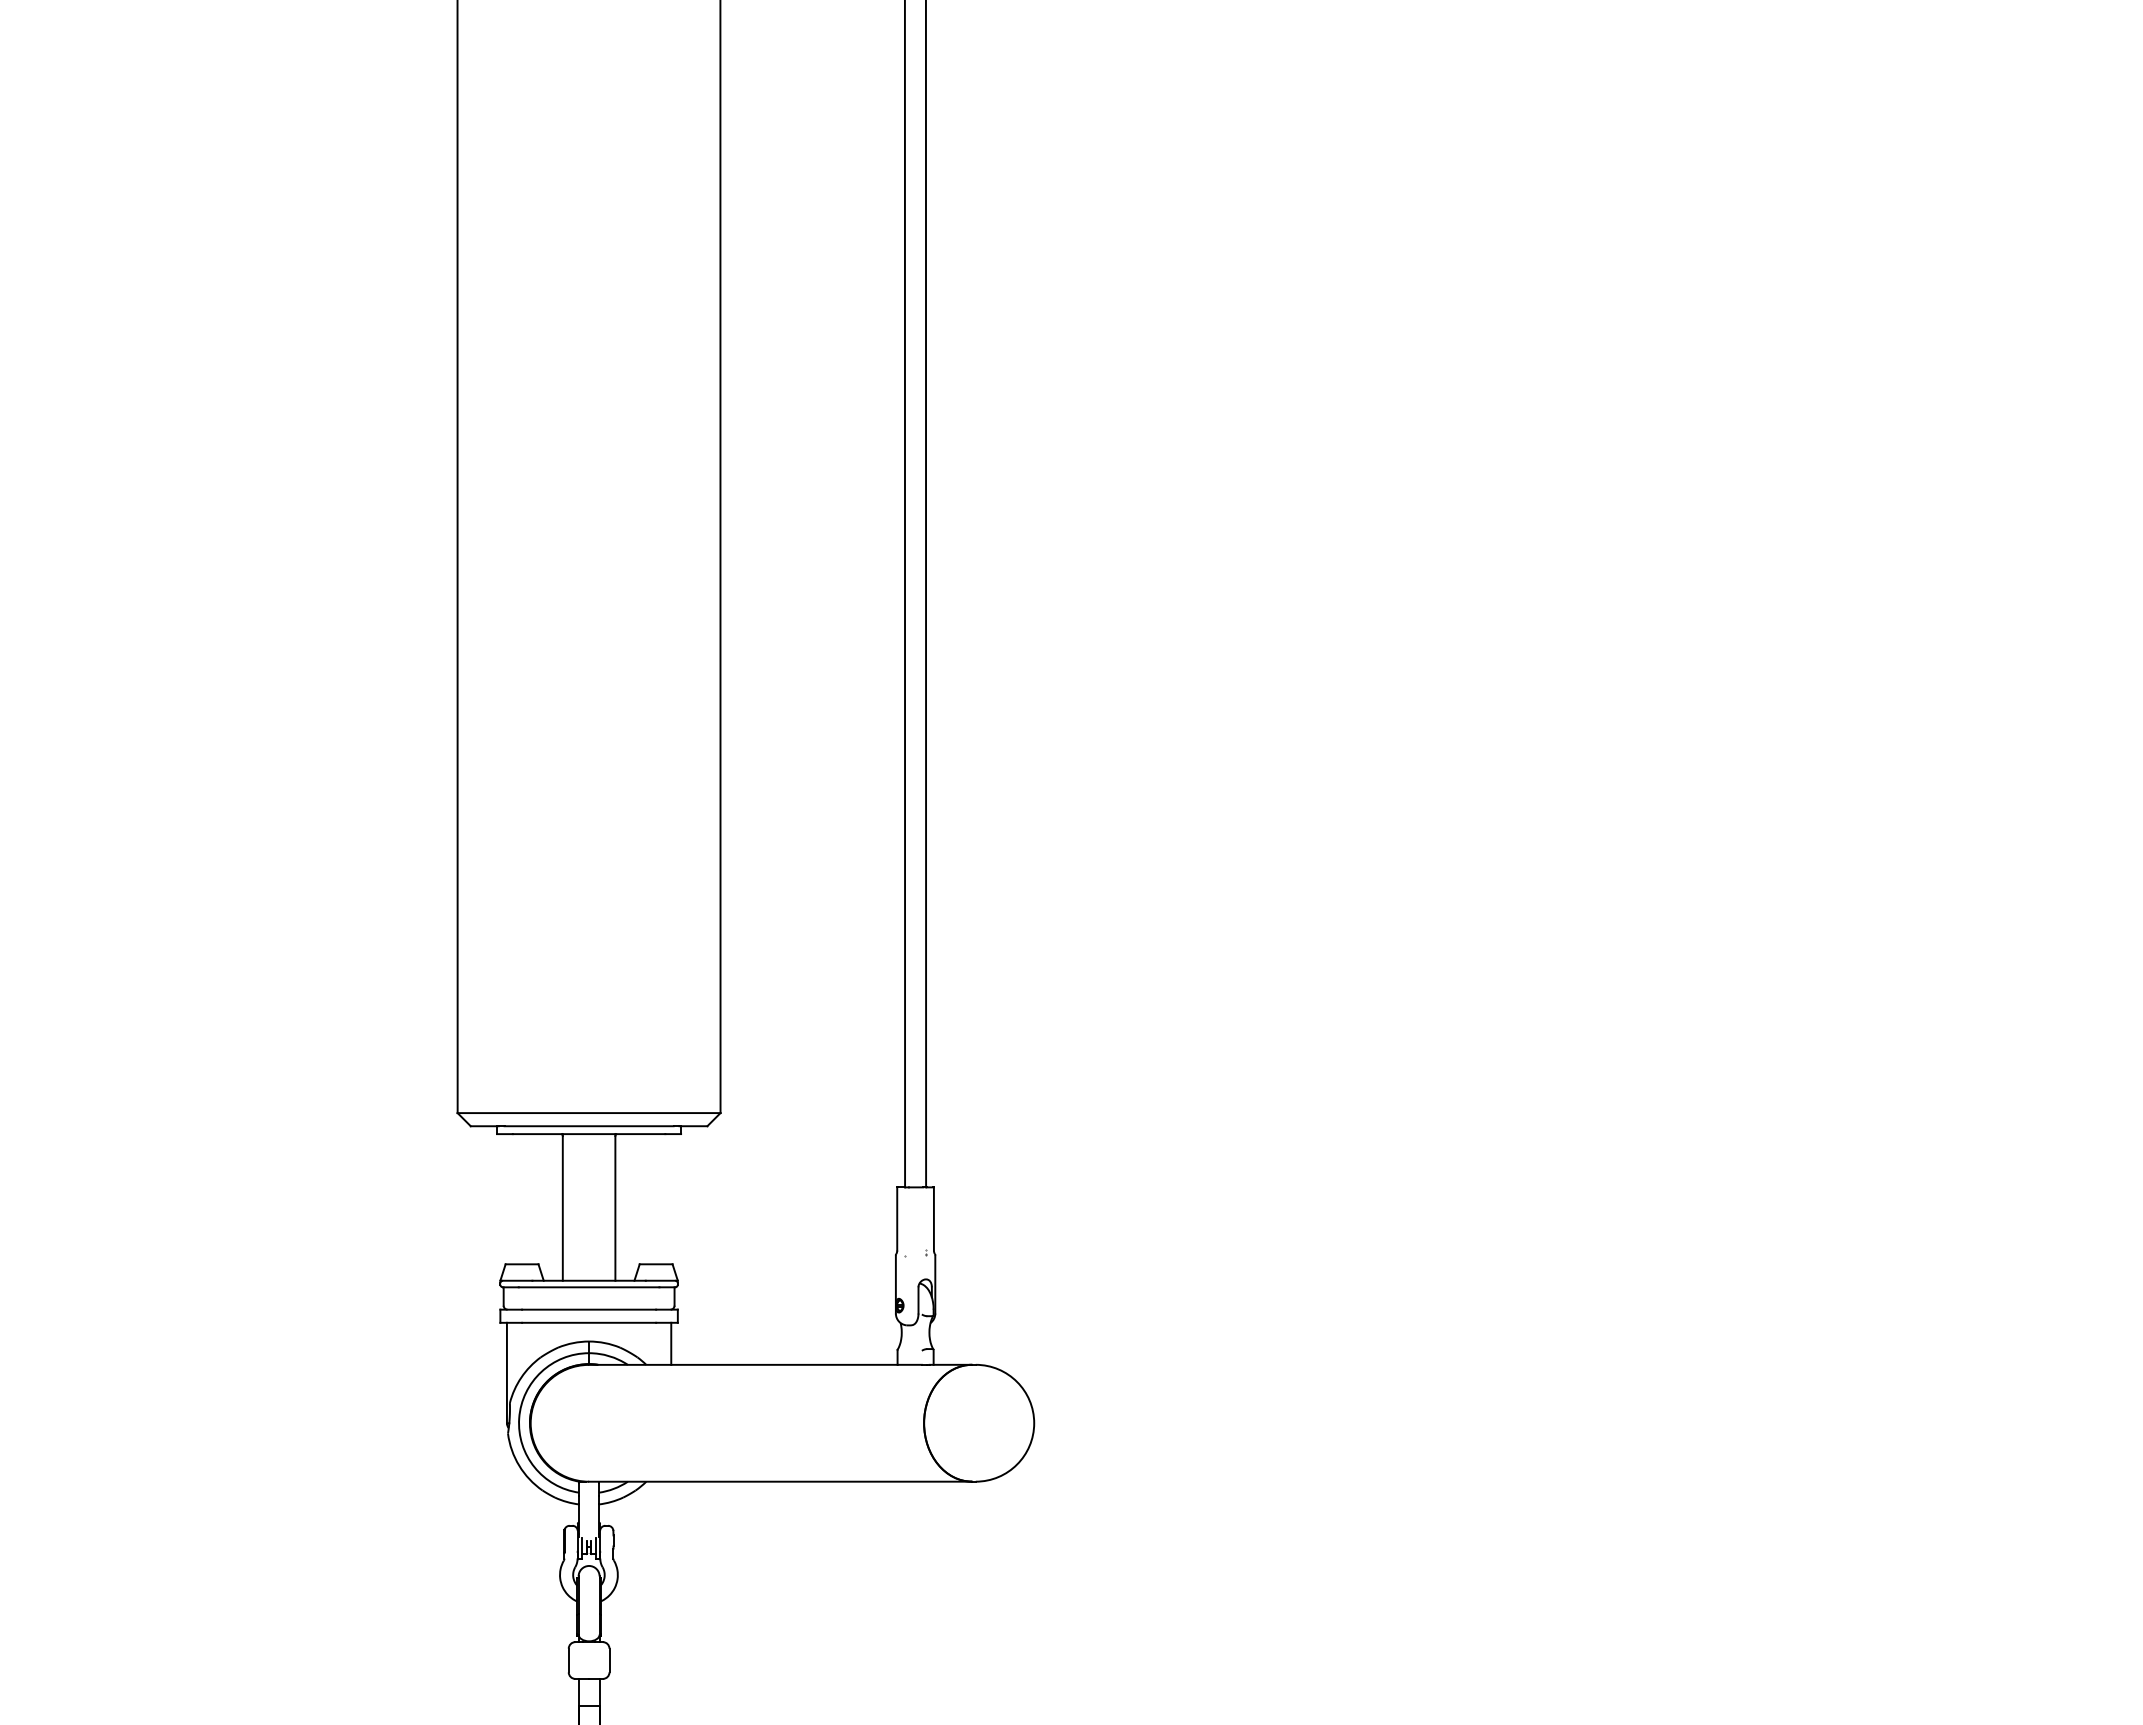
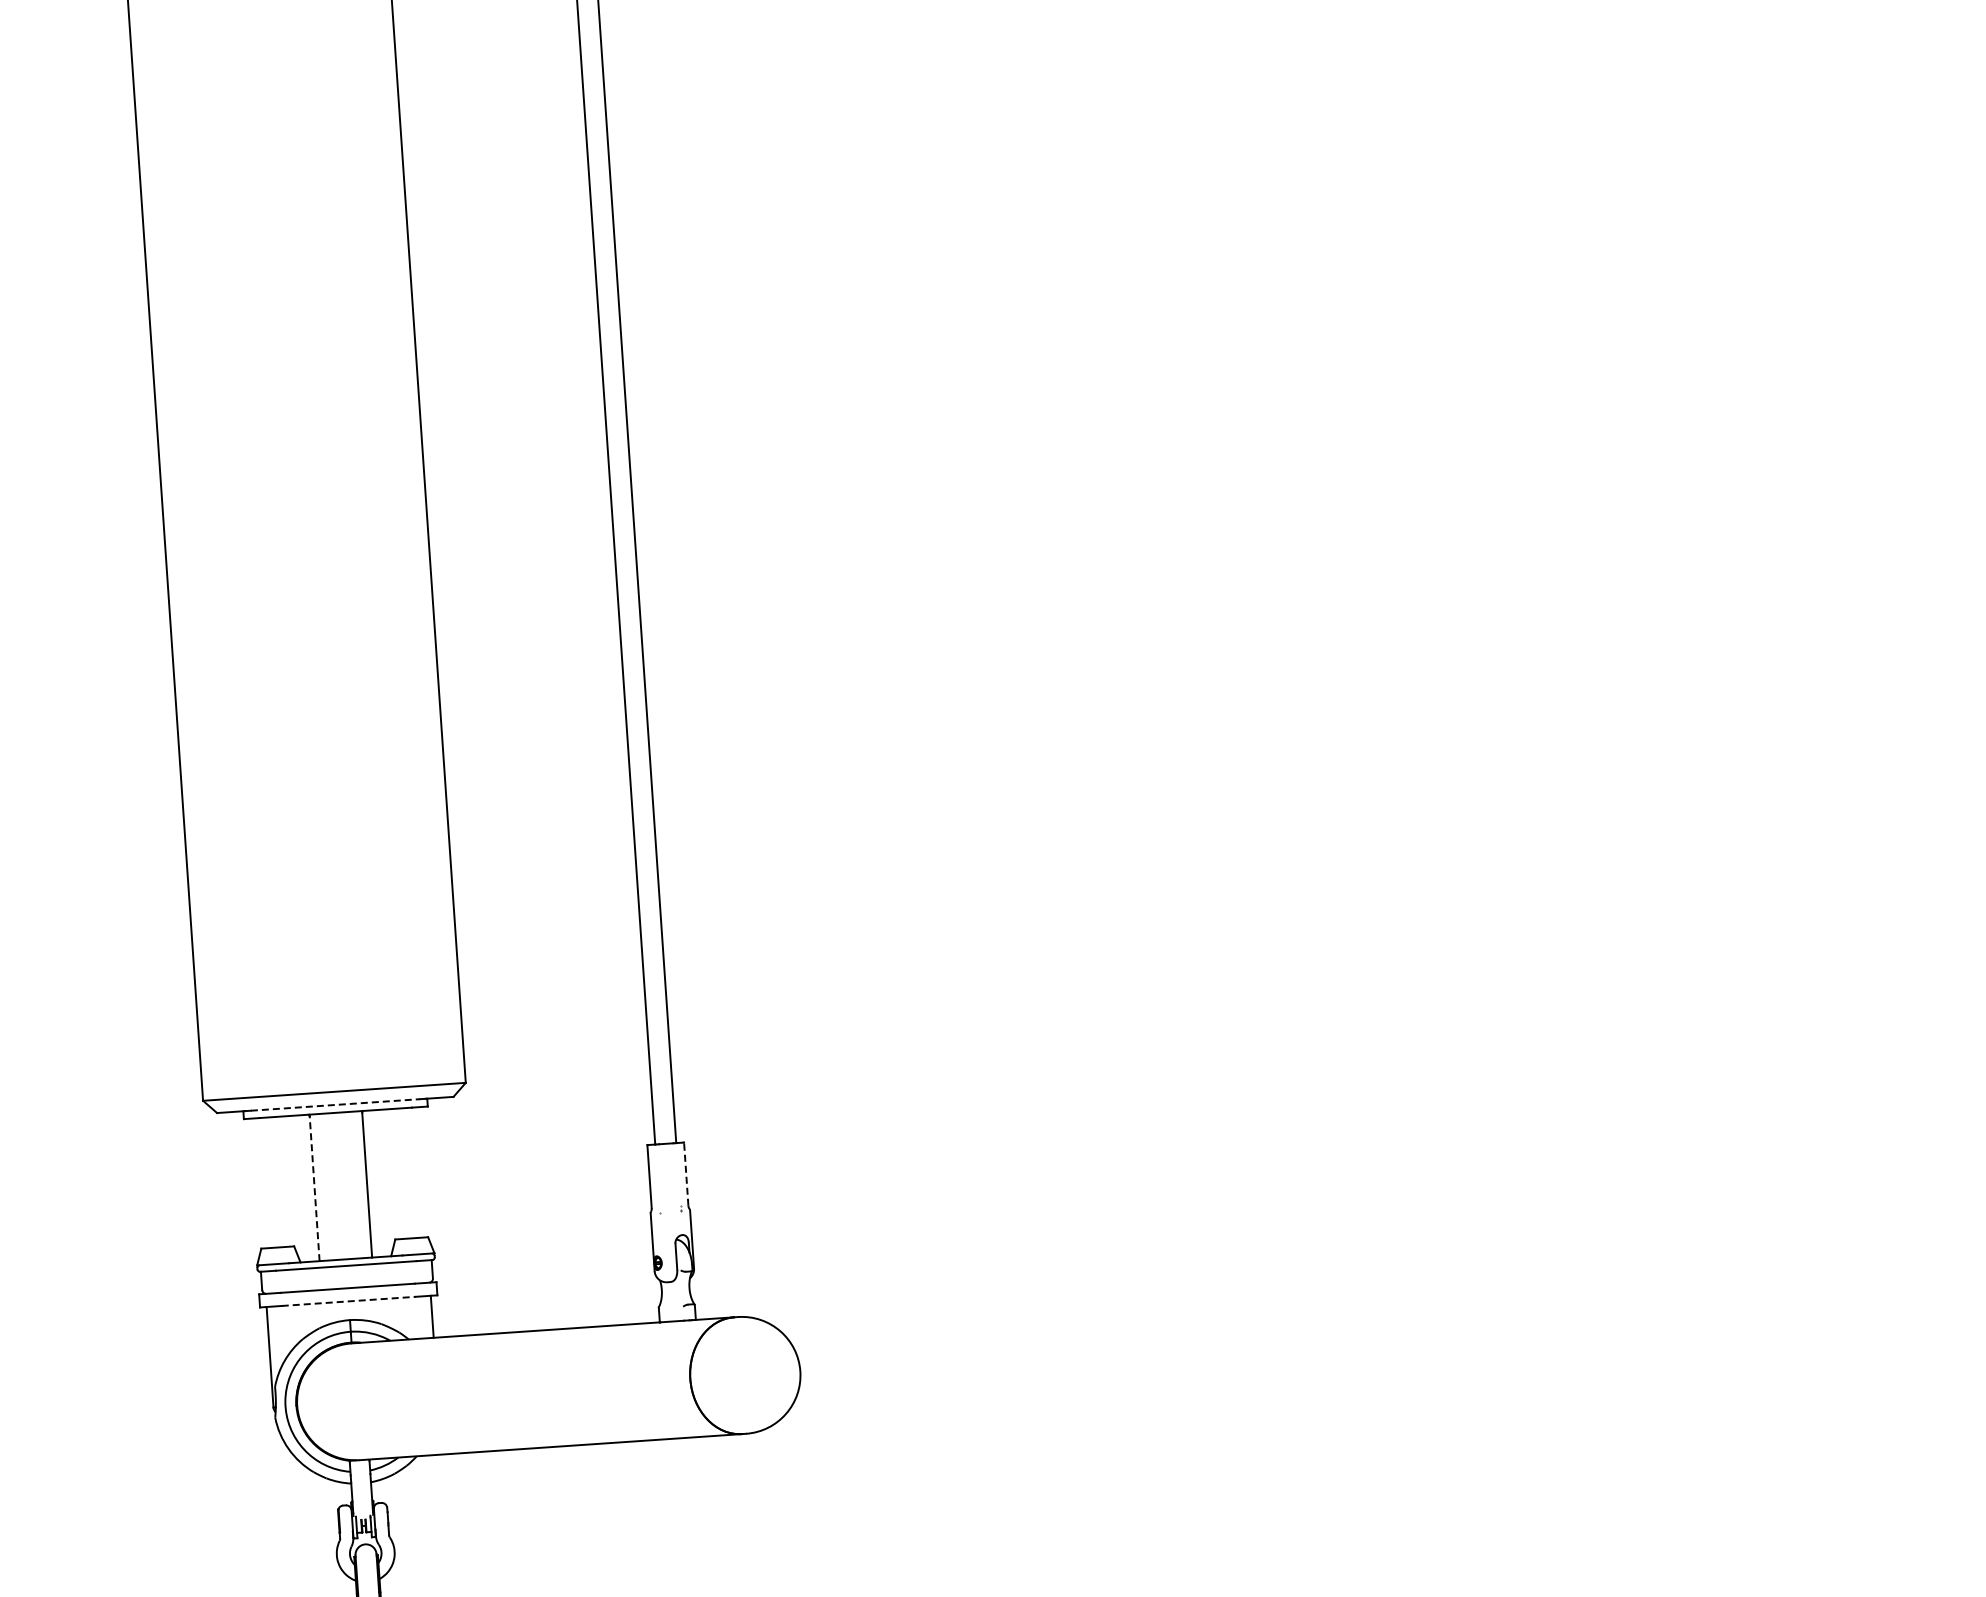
line: (589, 1126) -> (335, 1105), solid -> dashed
line: (562, 1206) -> (314, 1186), solid -> dashed
line: (933, 1218) -> (685, 1173), solid -> dashed
line: (589, 1322) -> (349, 1301), solid -> dashed

